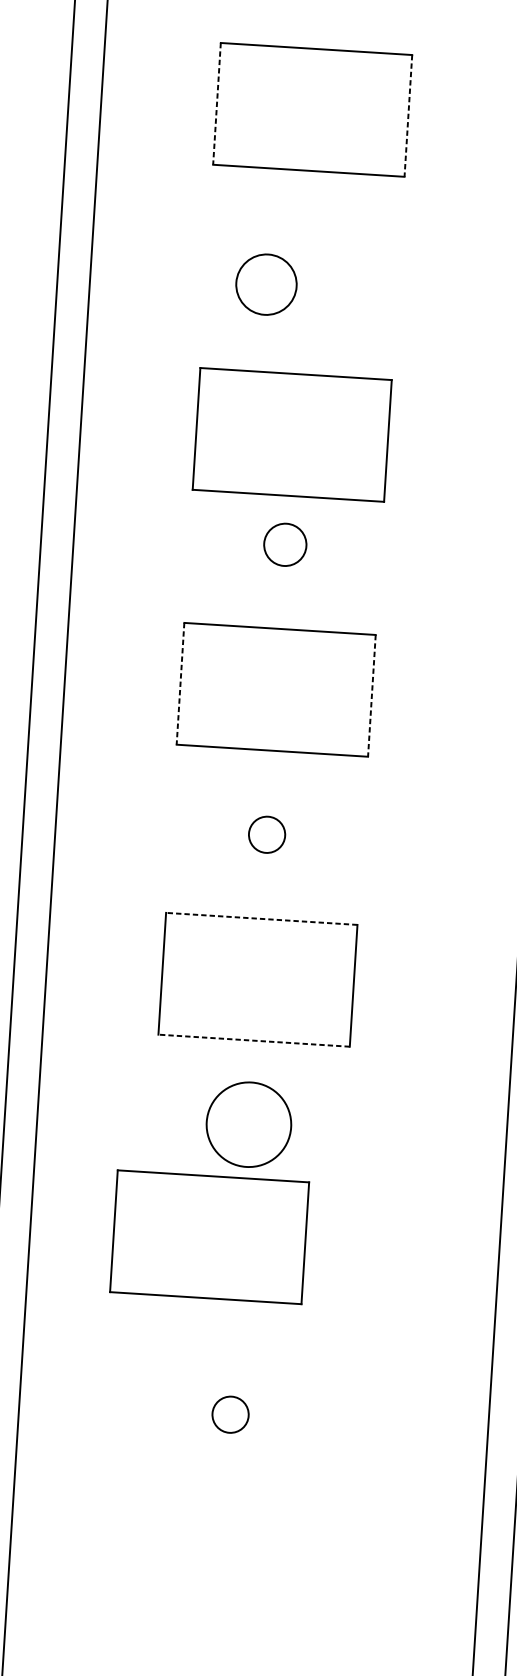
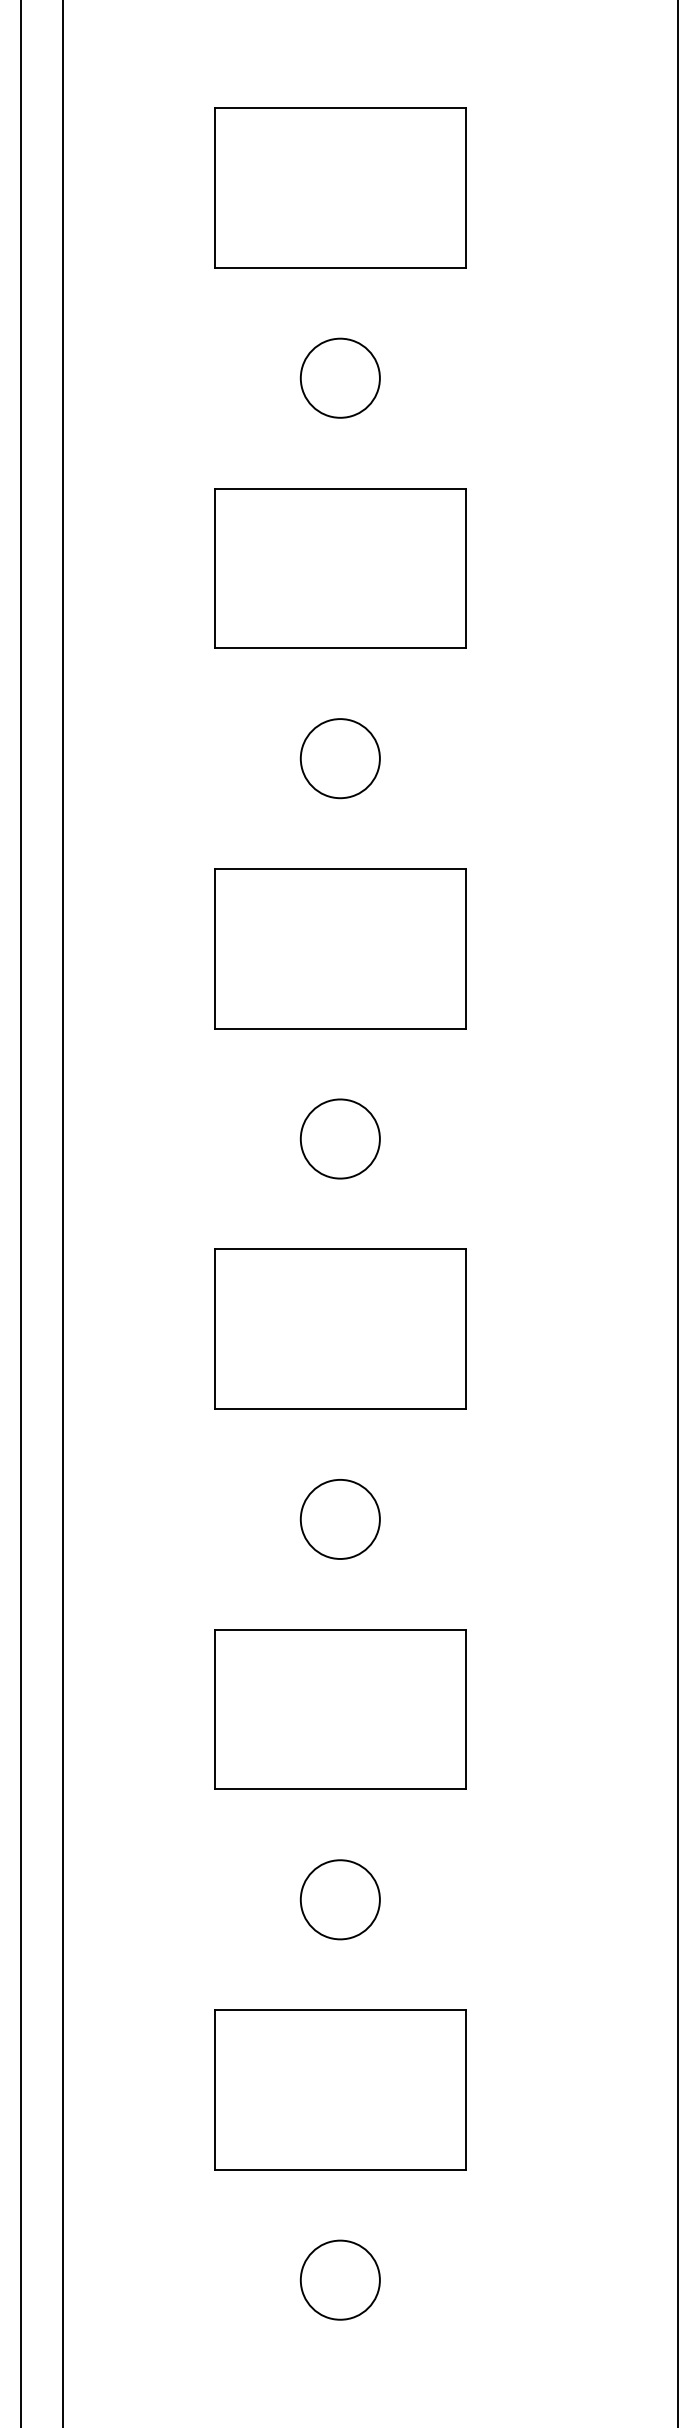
line: (216, 103) -> (214, 568), dashed -> solid
line: (408, 115) -> (465, 568), dashed -> solid
circle: (265, 284) -> (339, 758), moved
part: (292, 434) -> (340, 948), moved
circle: (284, 544) -> (339, 1138), size x1.43
line: (180, 684) -> (214, 1329), dashed -> solid
line: (371, 696) -> (465, 1329), dashed -> solid
circle: (266, 834) -> (339, 1518), size x1.67
line: (261, 918) -> (340, 1629), dashed -> solid
line: (254, 1040) -> (340, 1789), dashed -> solid
circle: (248, 1124) -> (339, 1899), size x0.71
part: (209, 1236) -> (340, 2089), moved
circle: (229, 1414) -> (339, 2279), size x1.67

